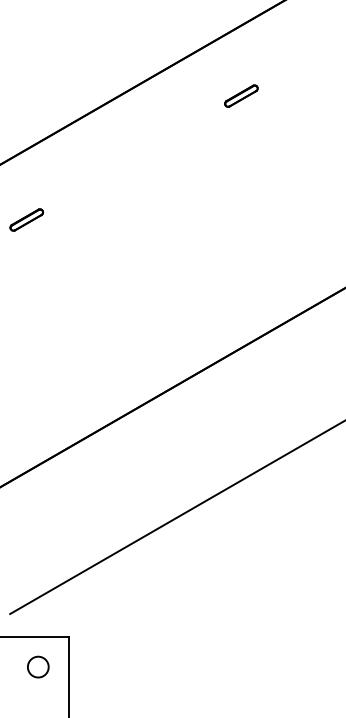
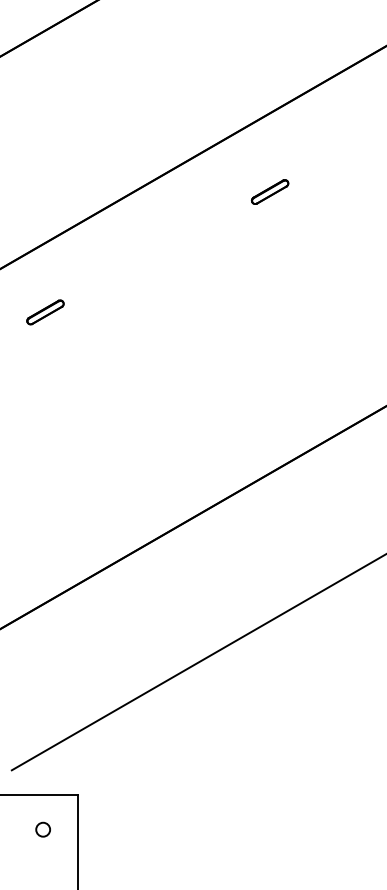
part: (26, 220) -> (45, 312), moved
circle: (37, 667) -> (42, 829), size x0.6

